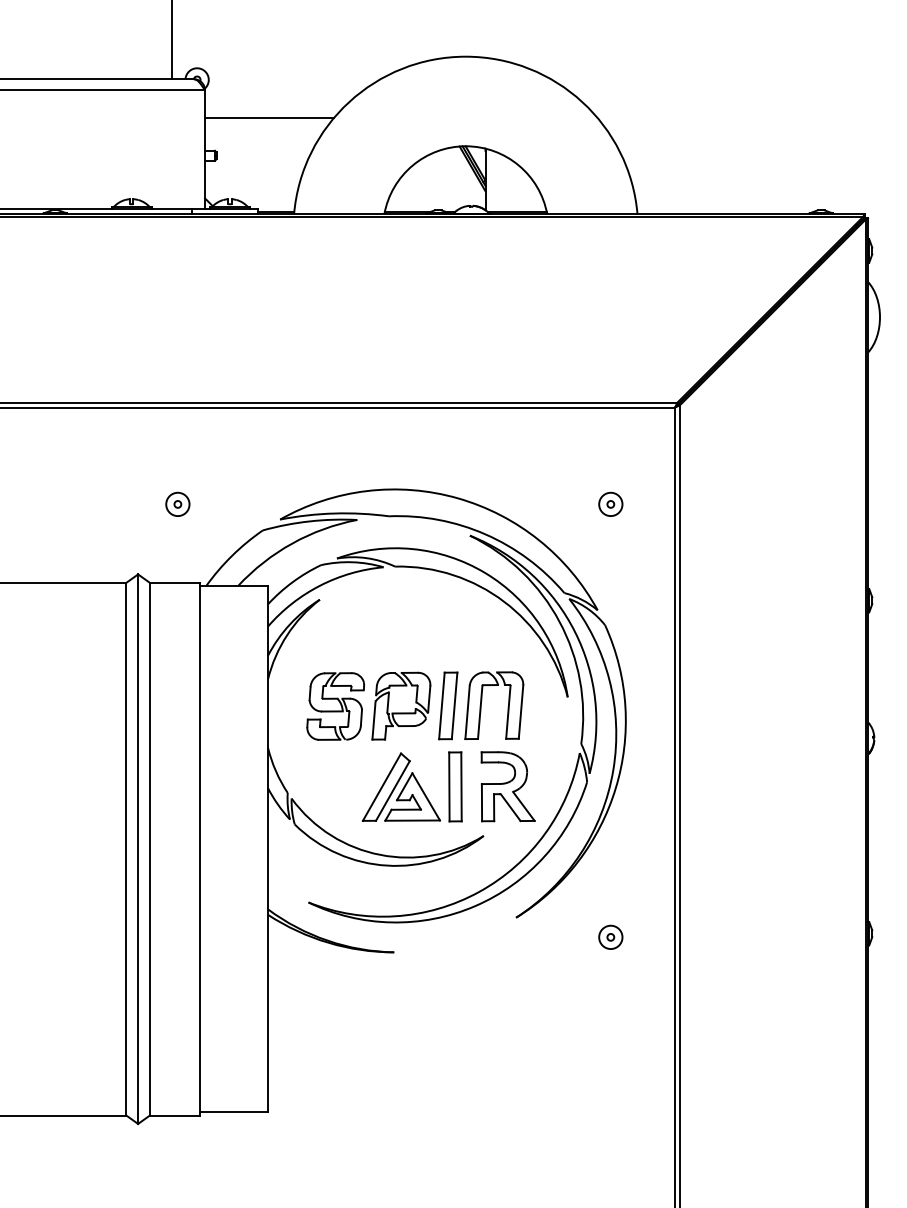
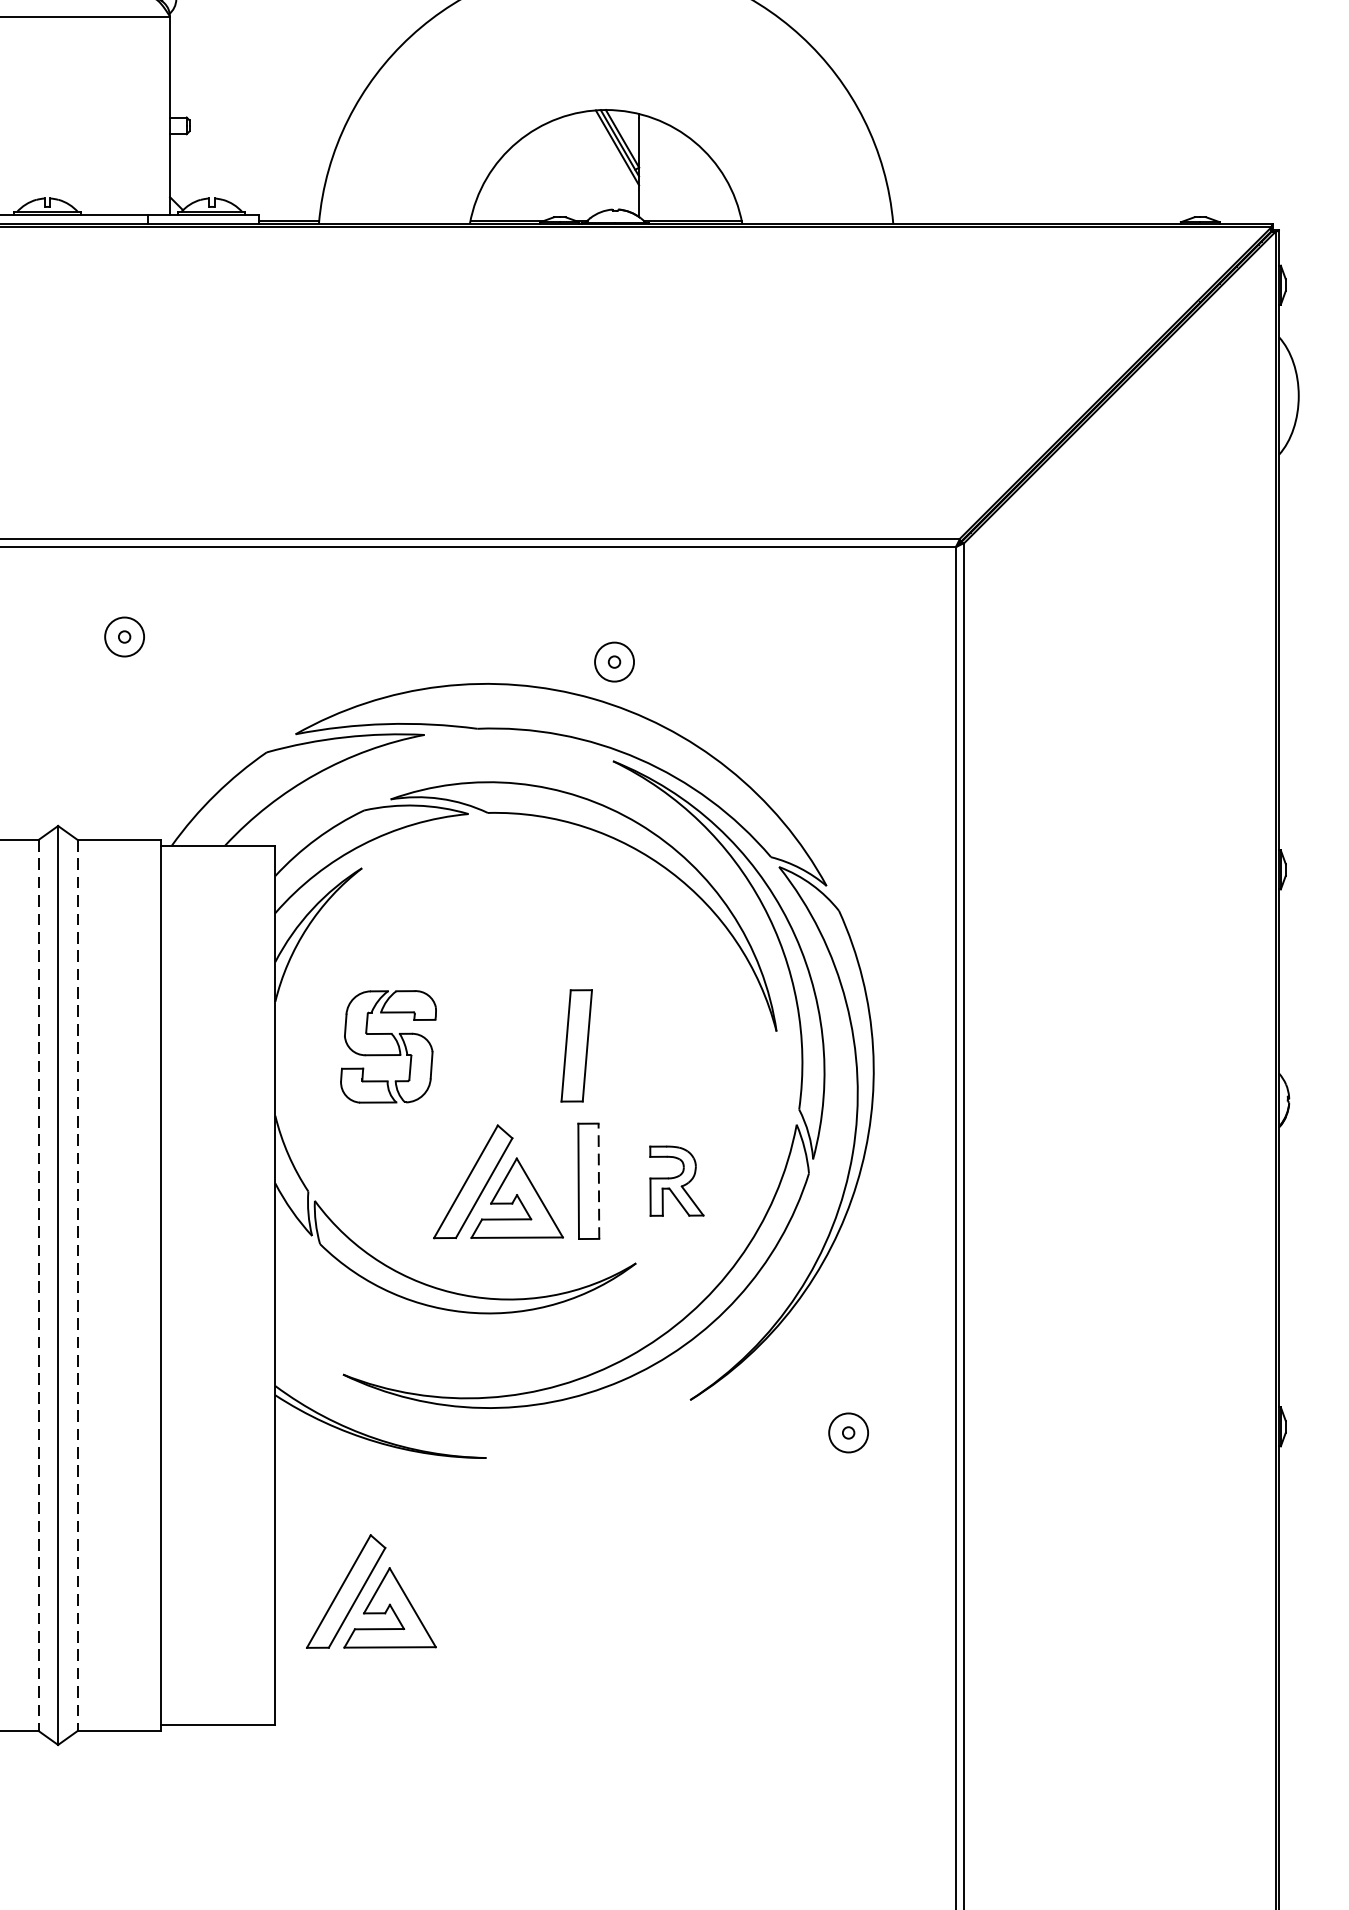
line: (269, 117) -> (277, 61), removed
part: (177, 503) -> (123, 635), moved
part: (610, 503) -> (613, 660), moved
part: (482, 700) -> (634, 1036), removed
part: (401, 712) -> (498, 1056), removed
line: (461, 786) -> (598, 1180), solid -> dashed
part: (507, 786) -> (675, 1180), size x0.6
line: (126, 849) -> (38, 1285), solid -> dashed
line: (149, 849) -> (77, 1285), solid -> dashed
part: (324, 1031) -> (369, 1590), added

